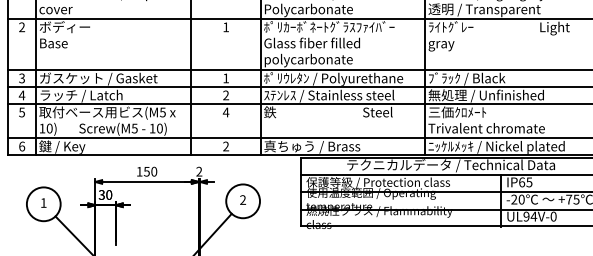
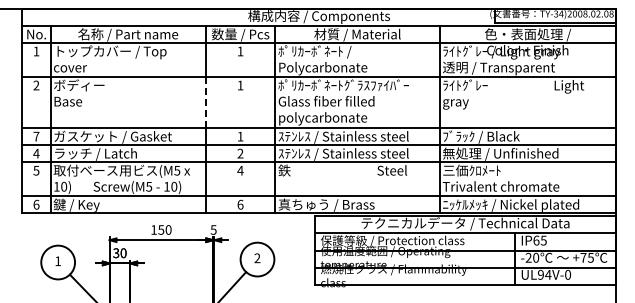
line: (191, 44) -> (205, 102), solid -> dashed
text: (22, 78) -> (36, 136), 3 -> 7
text: (333, 78) -> (347, 136), ﾎﾟﾘｳﾚﾀﾝ / Polyurethane -> ｽﾃﾝﾚｽ / Stainless steel
text: (226, 146) -> (240, 204), 2 -> 6
text: (199, 171) -> (213, 229), 2 -> 5

